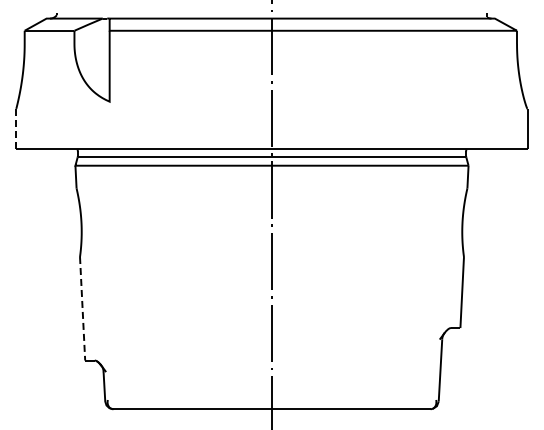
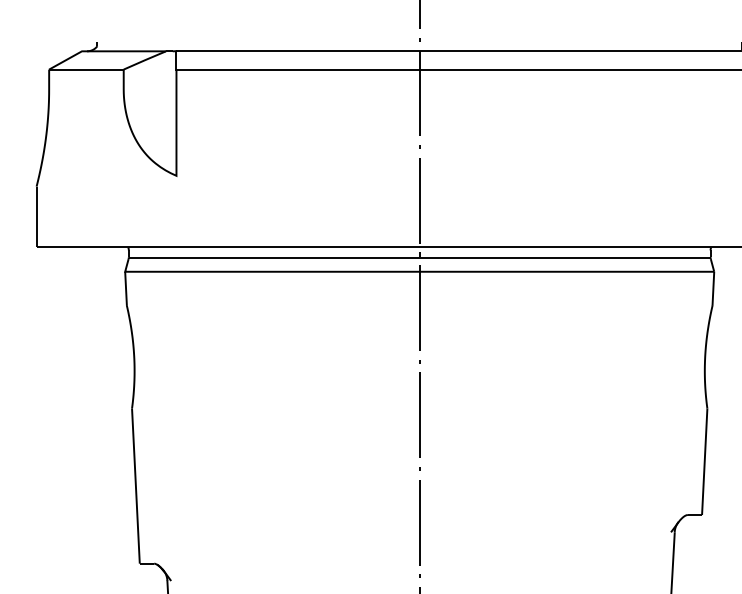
line: (16, 129) -> (36, 217), dashed -> solid
line: (82, 308) -> (135, 485), dashed -> solid

